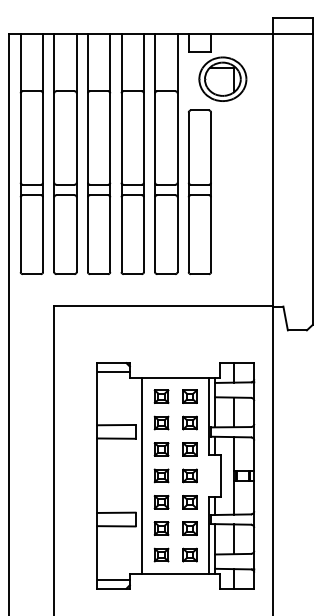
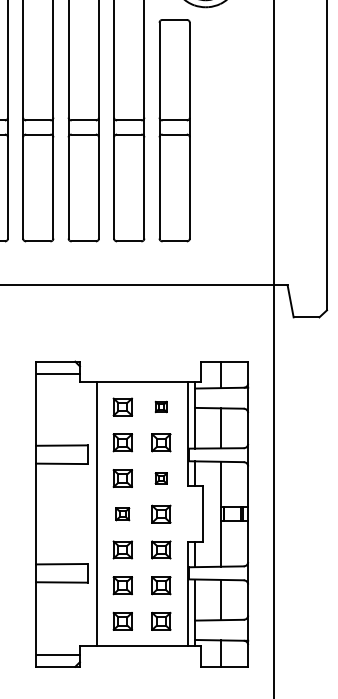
part: (189, 396) -> (160, 406), size x0.6
part: (189, 449) -> (160, 478), size x0.6
part: (161, 475) -> (122, 513), size x0.7

